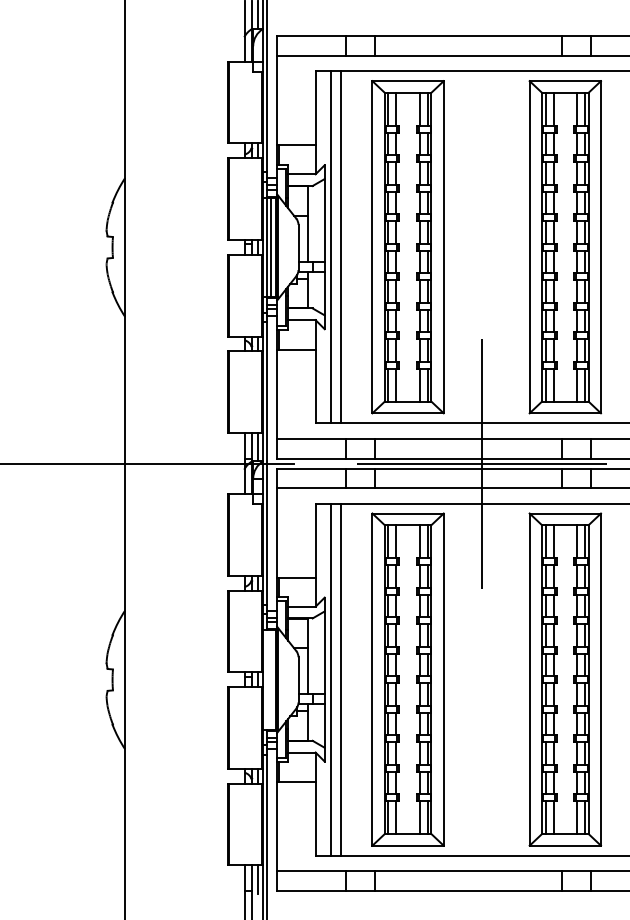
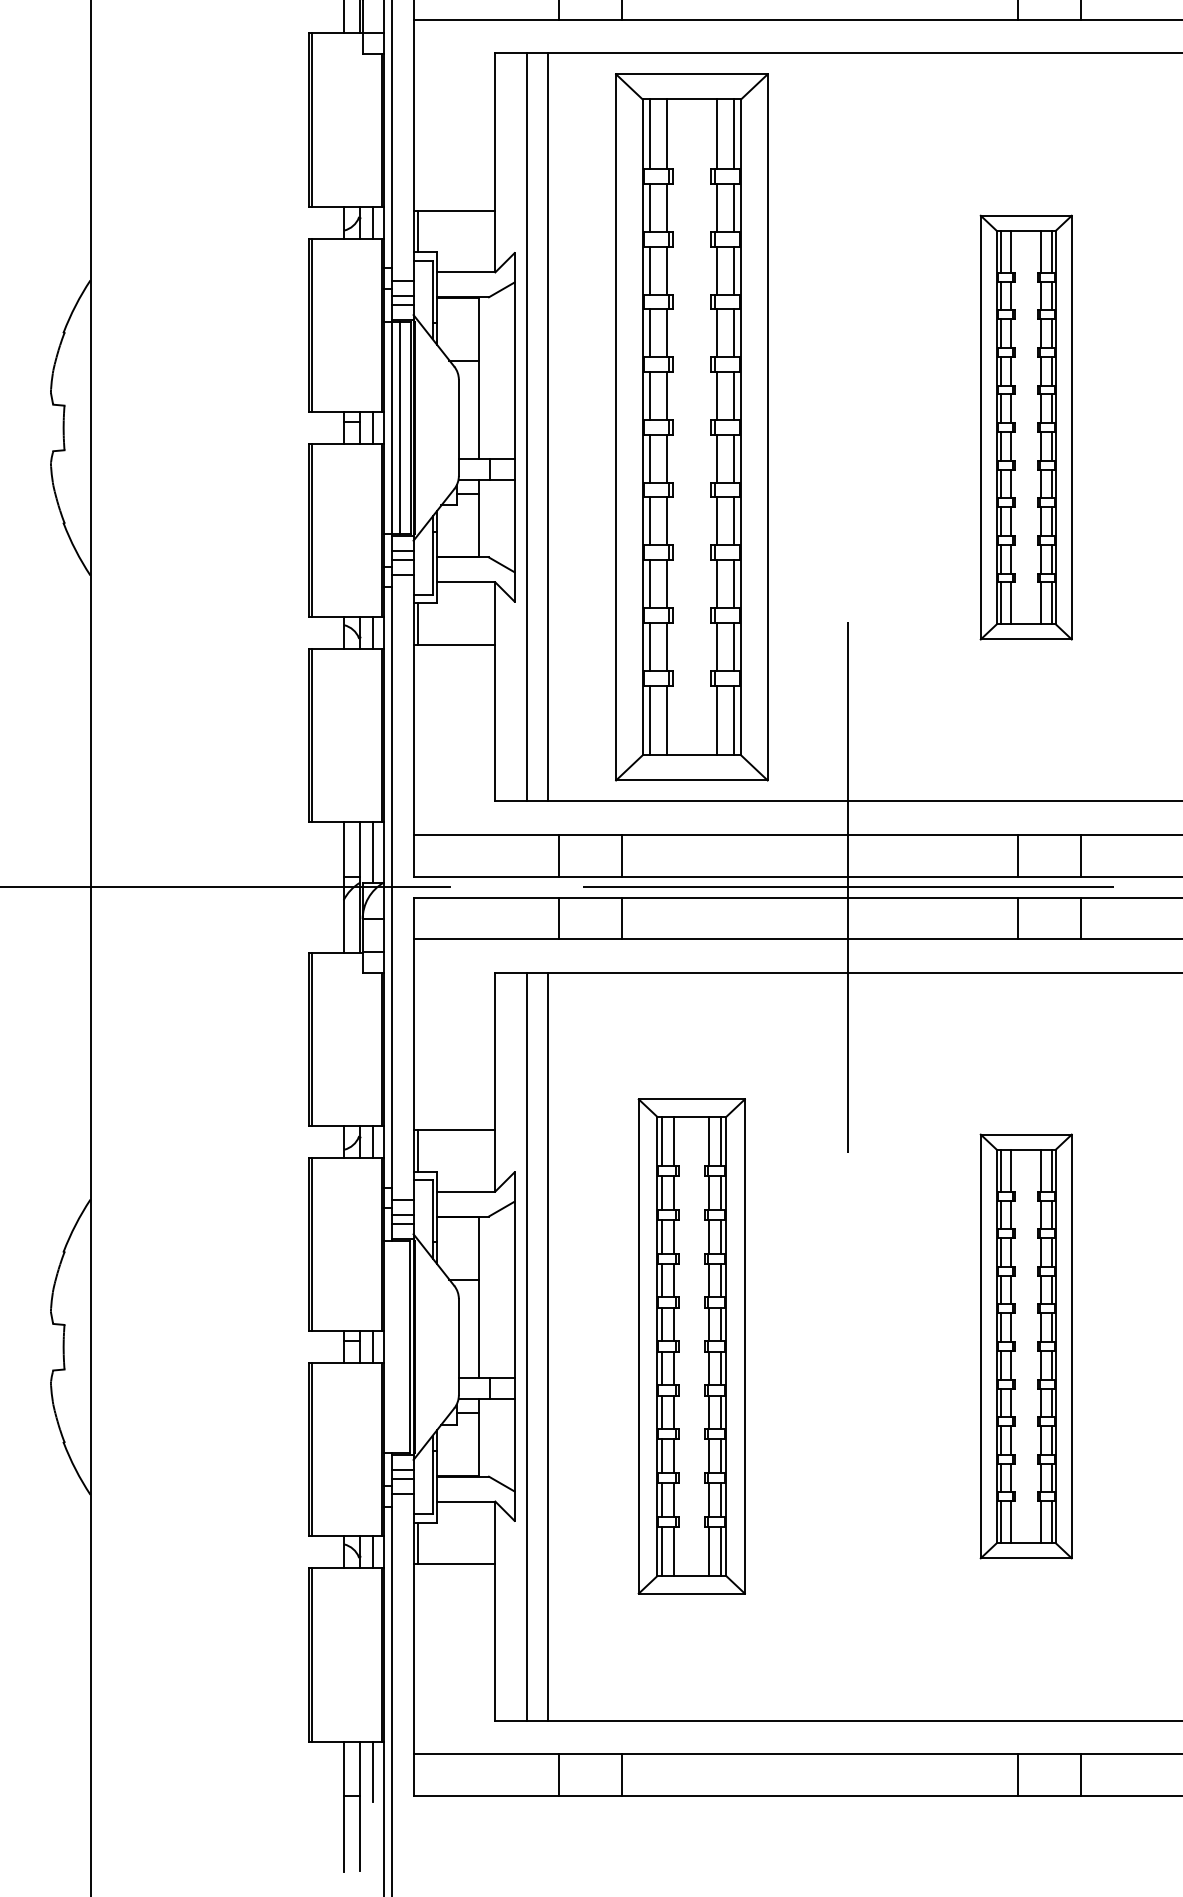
part: (565, 247) -> (1026, 427), size x0.6
part: (407, 679) -> (690, 1346), size x0.7
part: (565, 679) -> (1026, 1346), size x0.6

